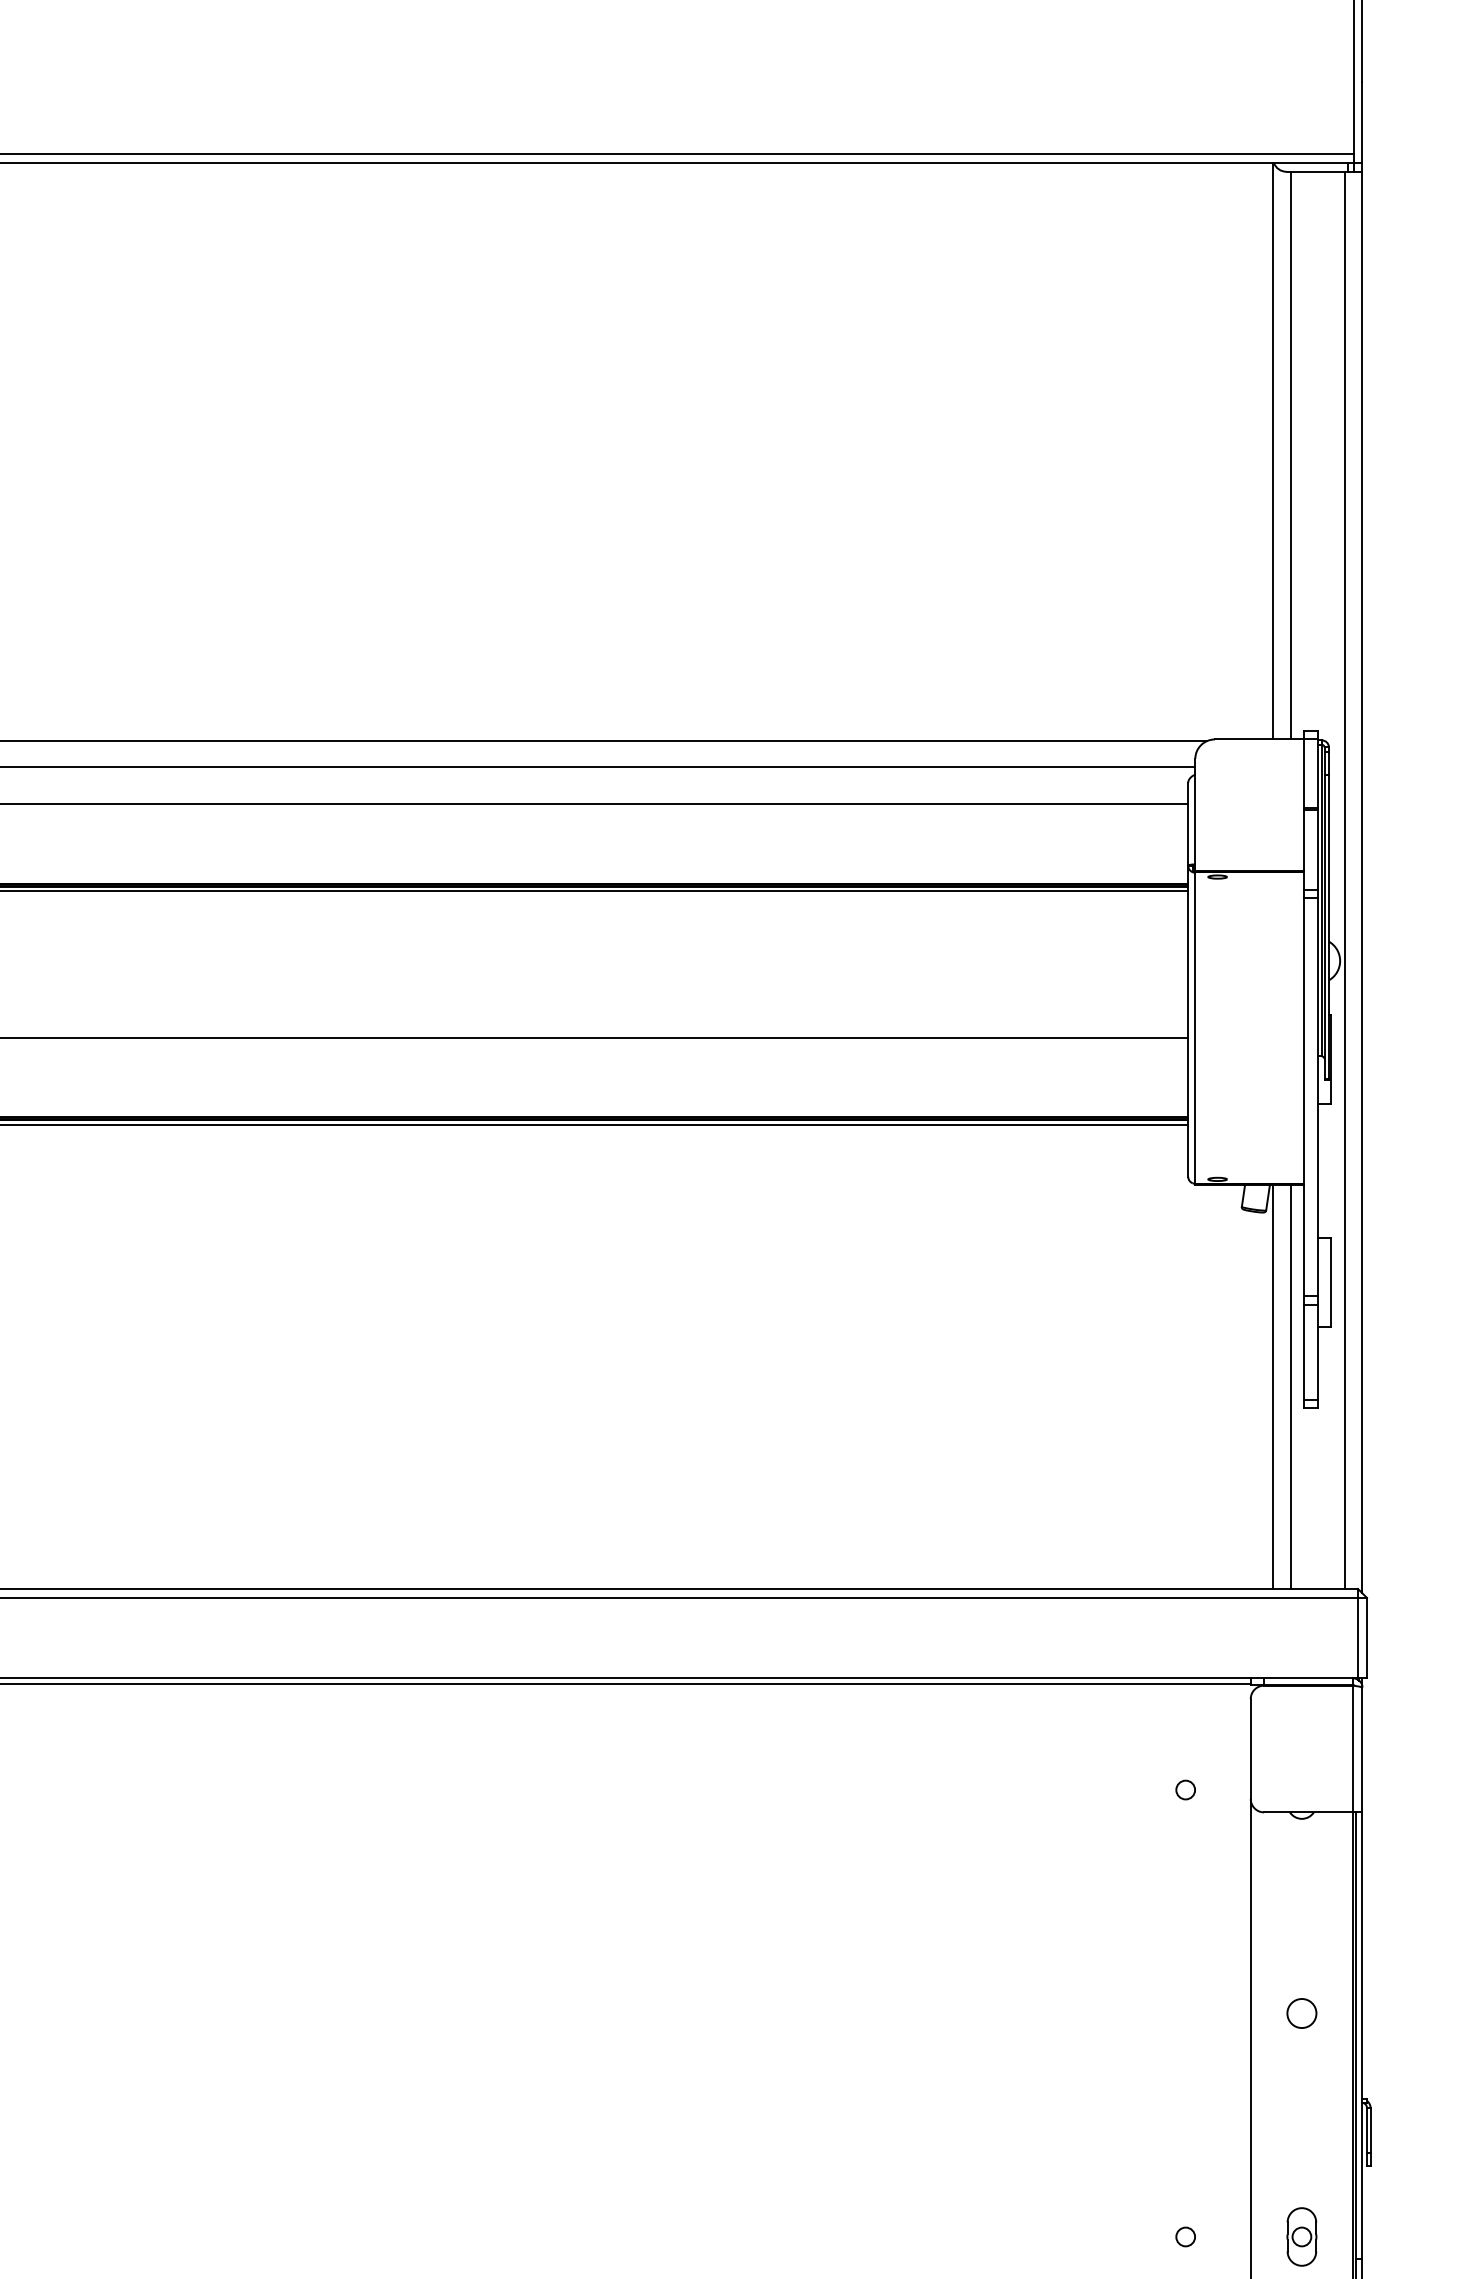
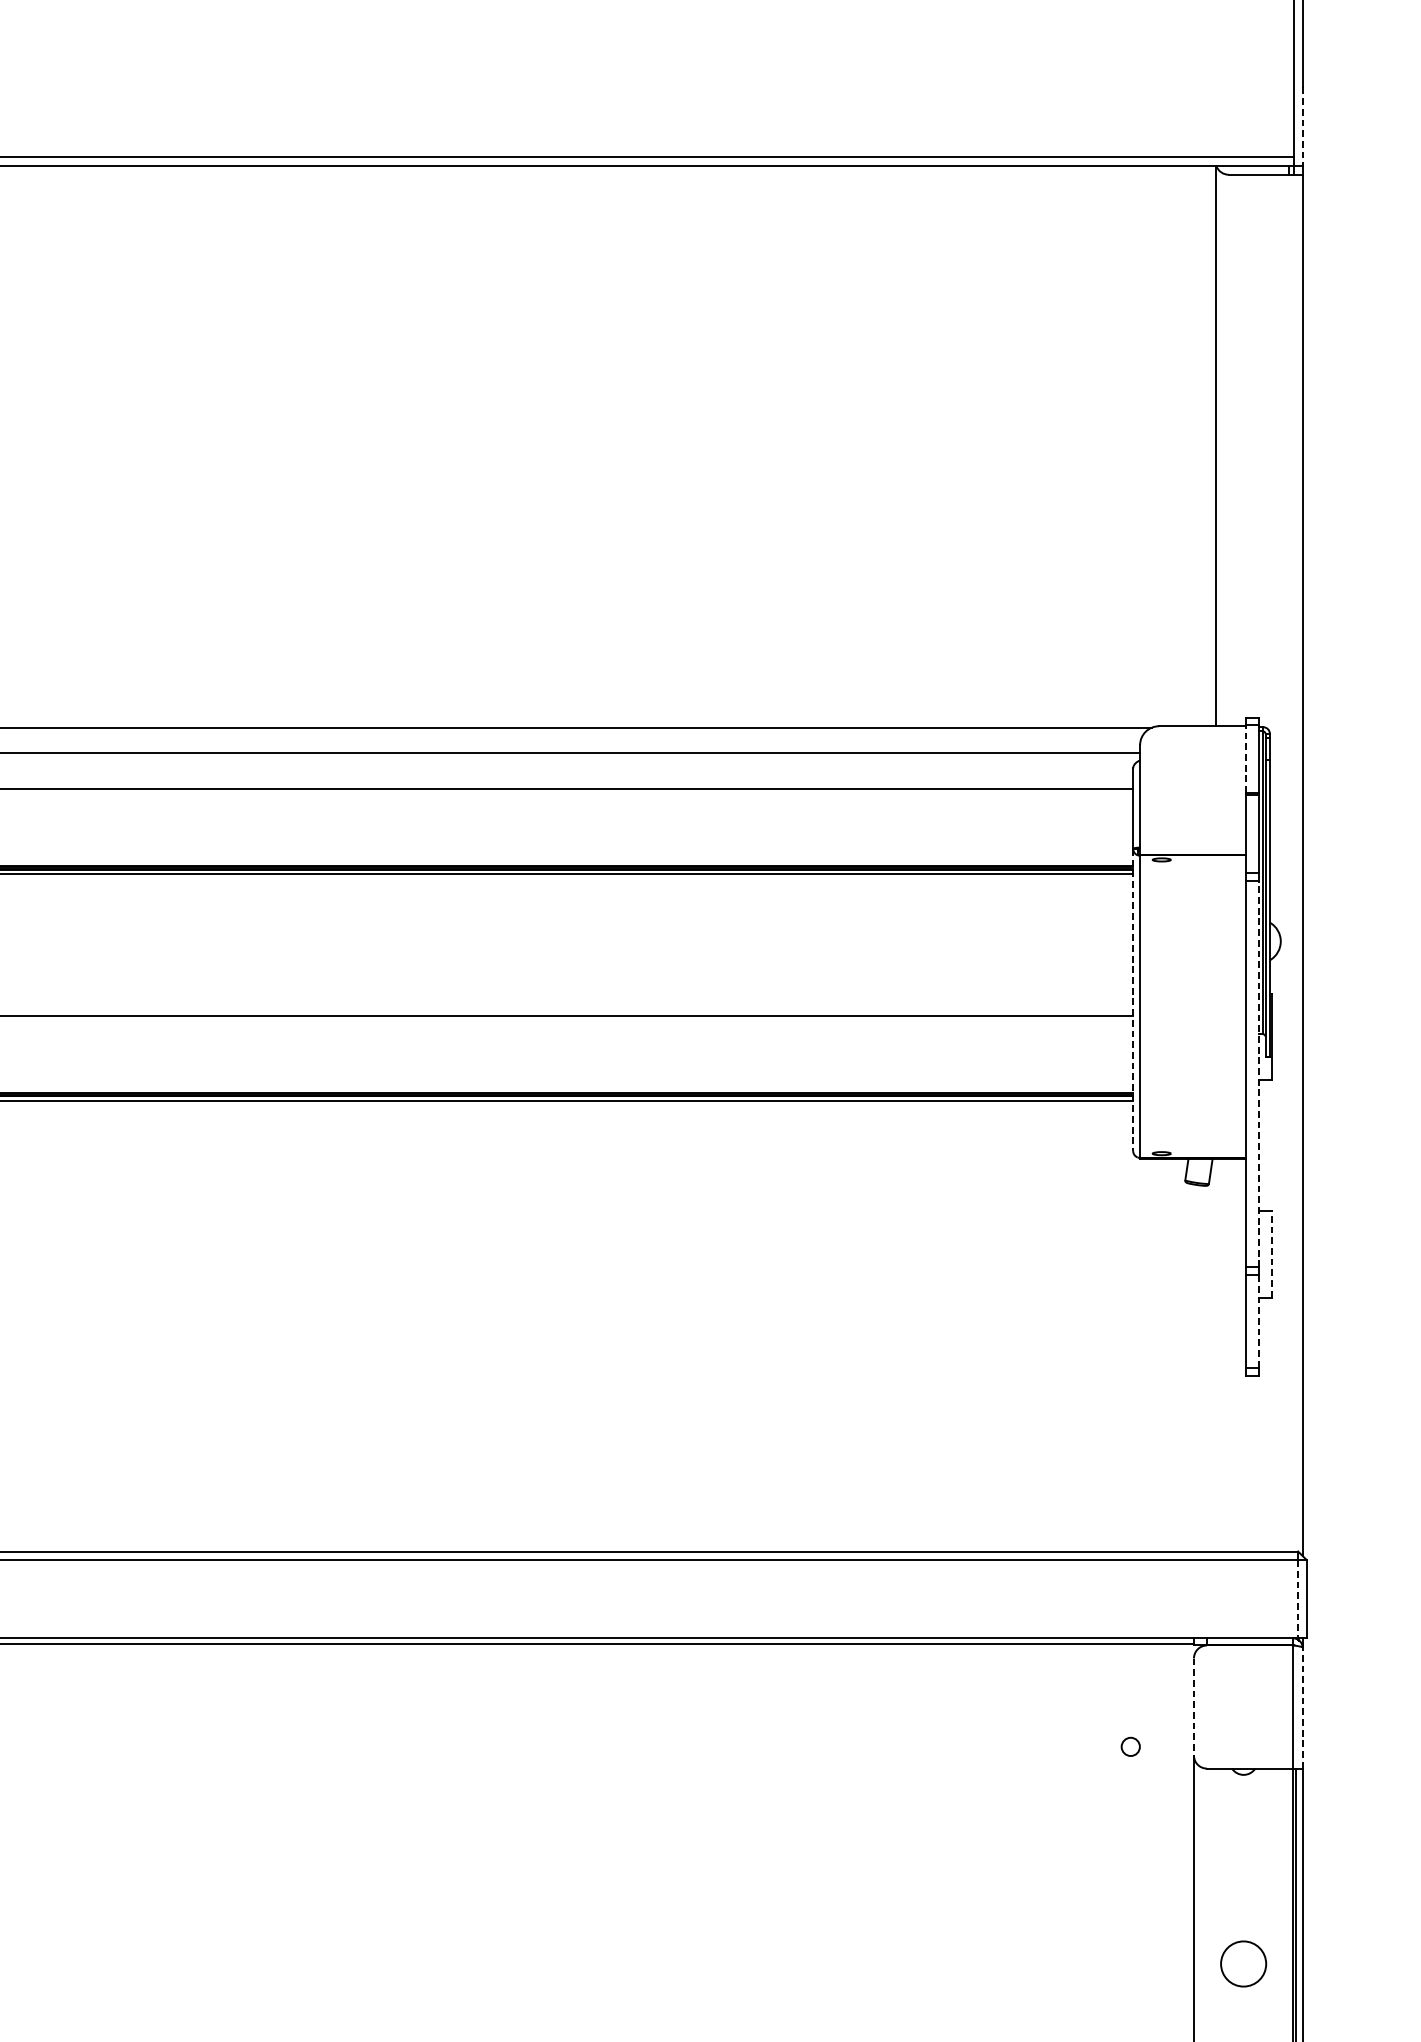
line: (1362, 122) -> (1302, 126), solid -> dashed
line: (1290, 455) -> (1232, 450), removed
line: (1304, 773) -> (1246, 759), solid -> dashed
line: (1344, 879) -> (1285, 862), removed
line: (1188, 1021) -> (1133, 1000), solid -> dashed
line: (1317, 1097) -> (1258, 1074), solid -> dashed
line: (1331, 1282) -> (1272, 1253), solid -> dashed
line: (1317, 1352) -> (1258, 1321), solid -> dashed
line: (1273, 1386) -> (1216, 1354), removed
line: (1290, 1386) -> (1232, 1354), removed
line: (1358, 1638) -> (1298, 1599), solid -> dashed
line: (1250, 1749) -> (1193, 1707), solid -> dashed
line: (1362, 1749) -> (1302, 1707), solid -> dashed
circle: (1301, 2013) -> (1243, 1963), size x1.6

